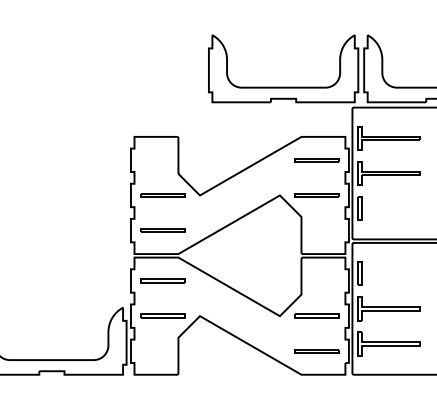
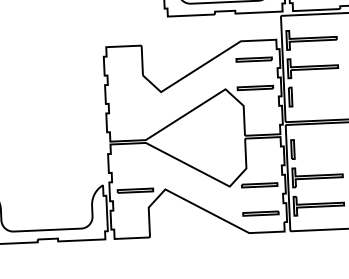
line: (162, 194) -> (130, 92), removed
line: (162, 229) -> (132, 120), removed
part: (162, 280) -> (133, 162), removed

